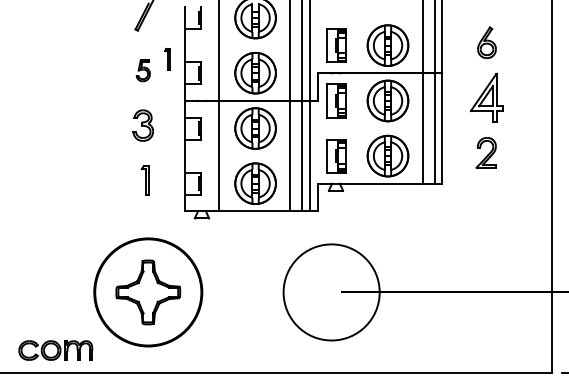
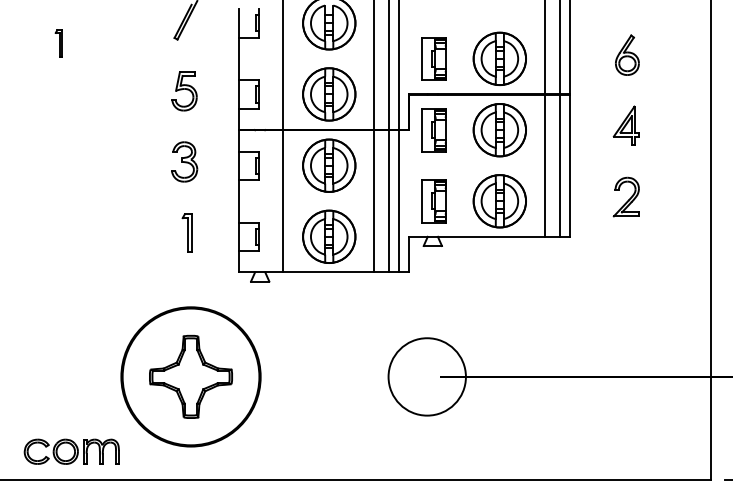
part: (167, 59) -> (58, 43), moved
part: (143, 70) -> (184, 91), size x1.43
part: (485, 97) -> (625, 125), size x0.62
circle: (331, 292) -> (426, 376), size x0.62

